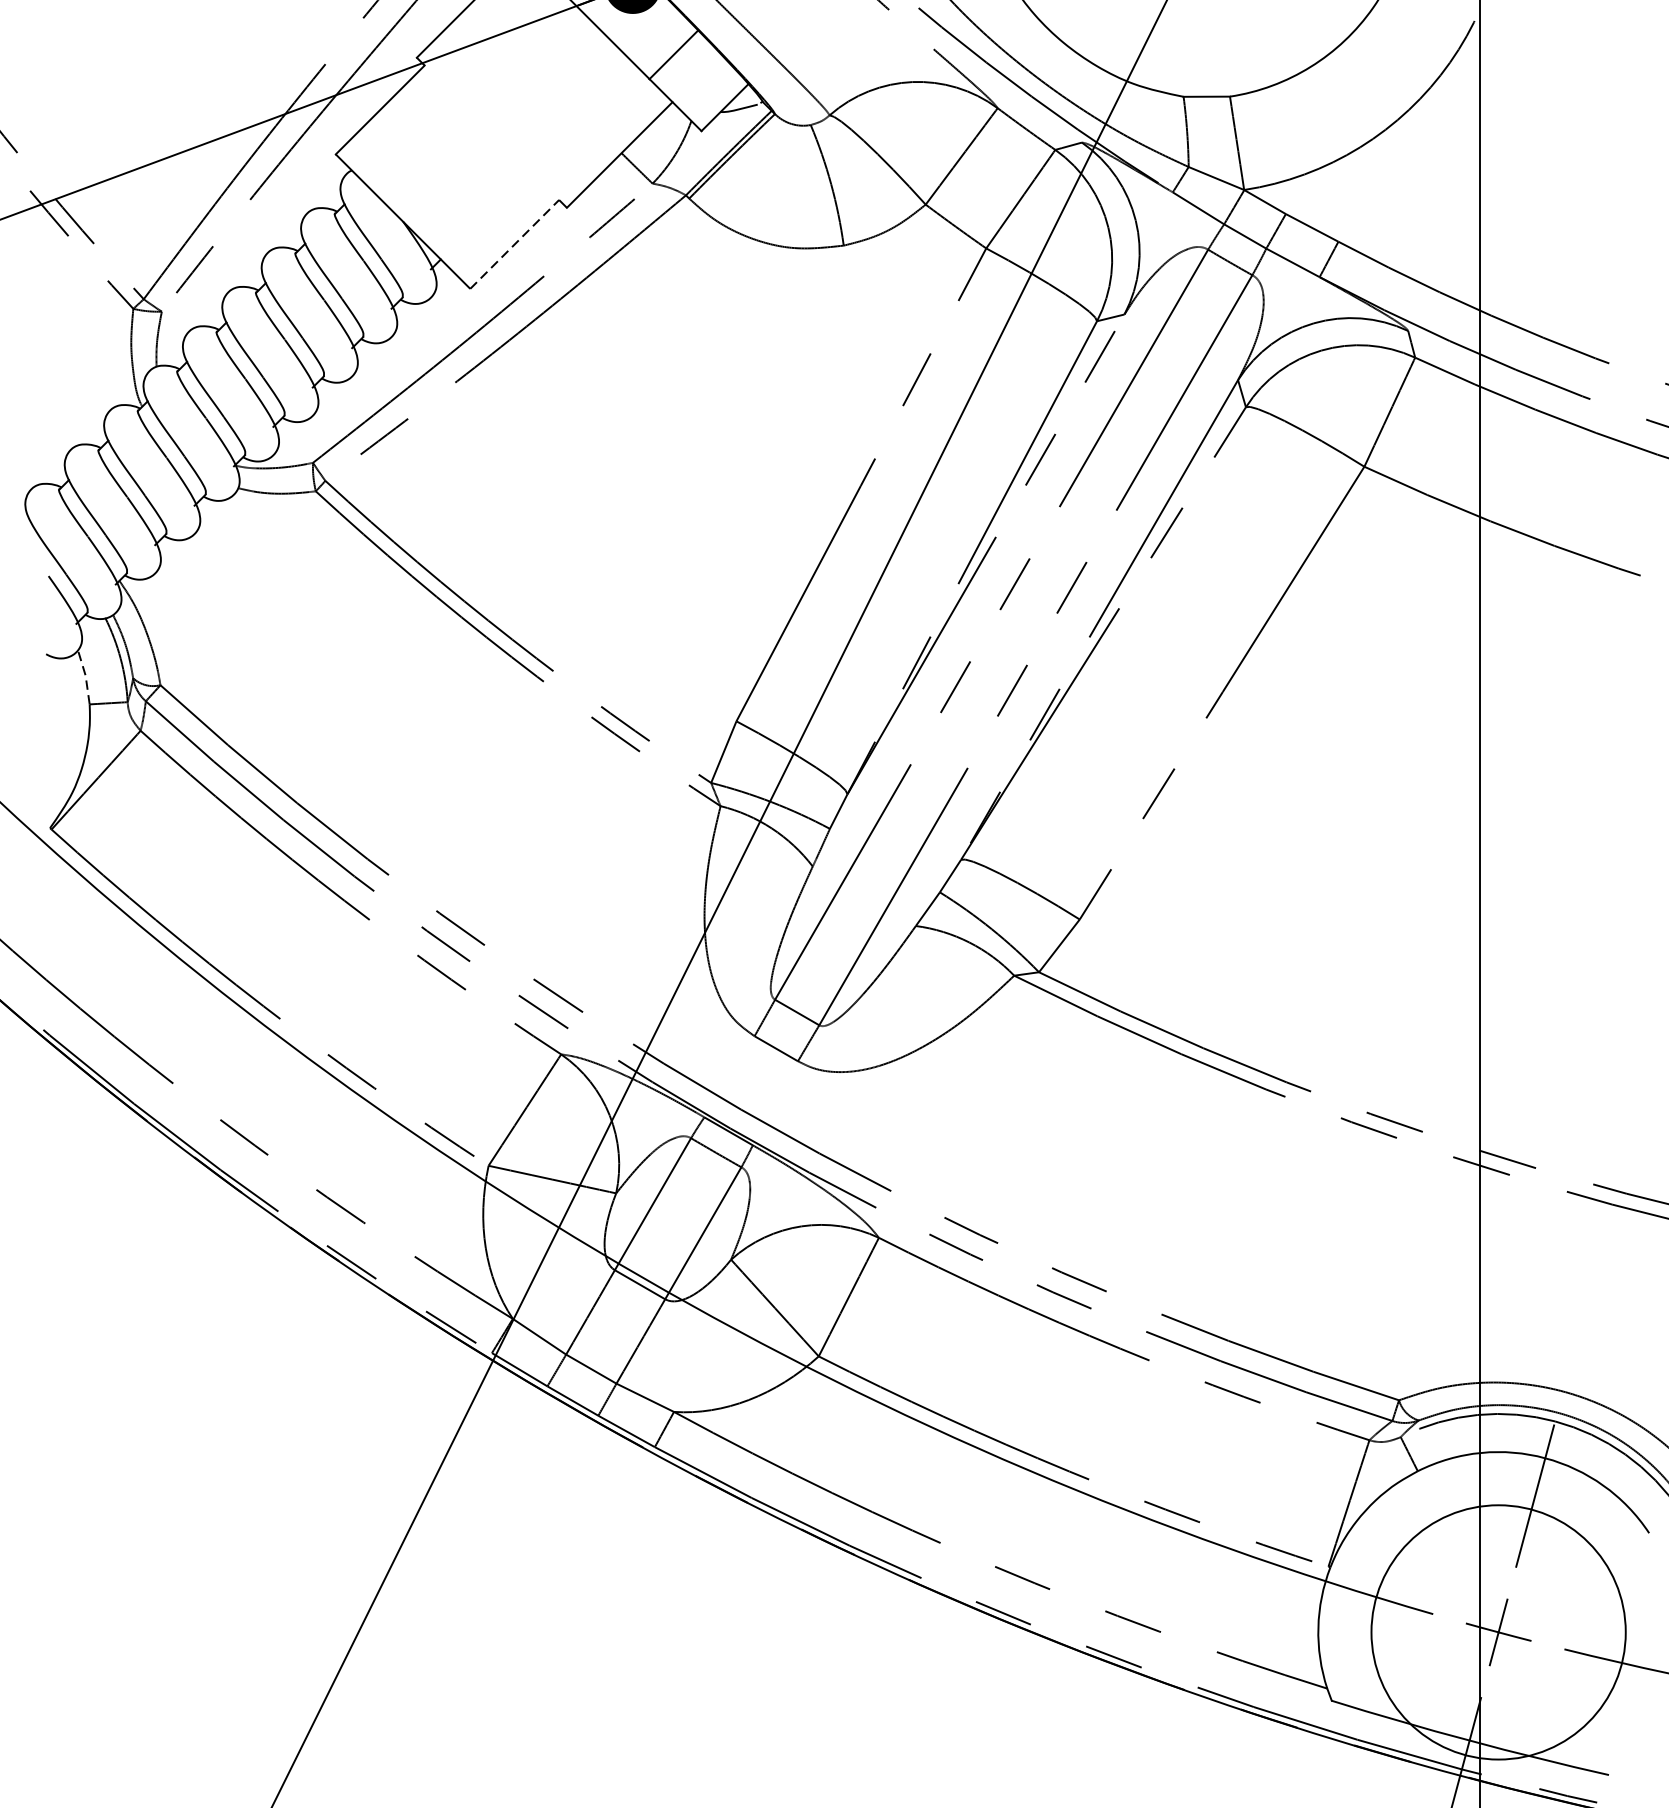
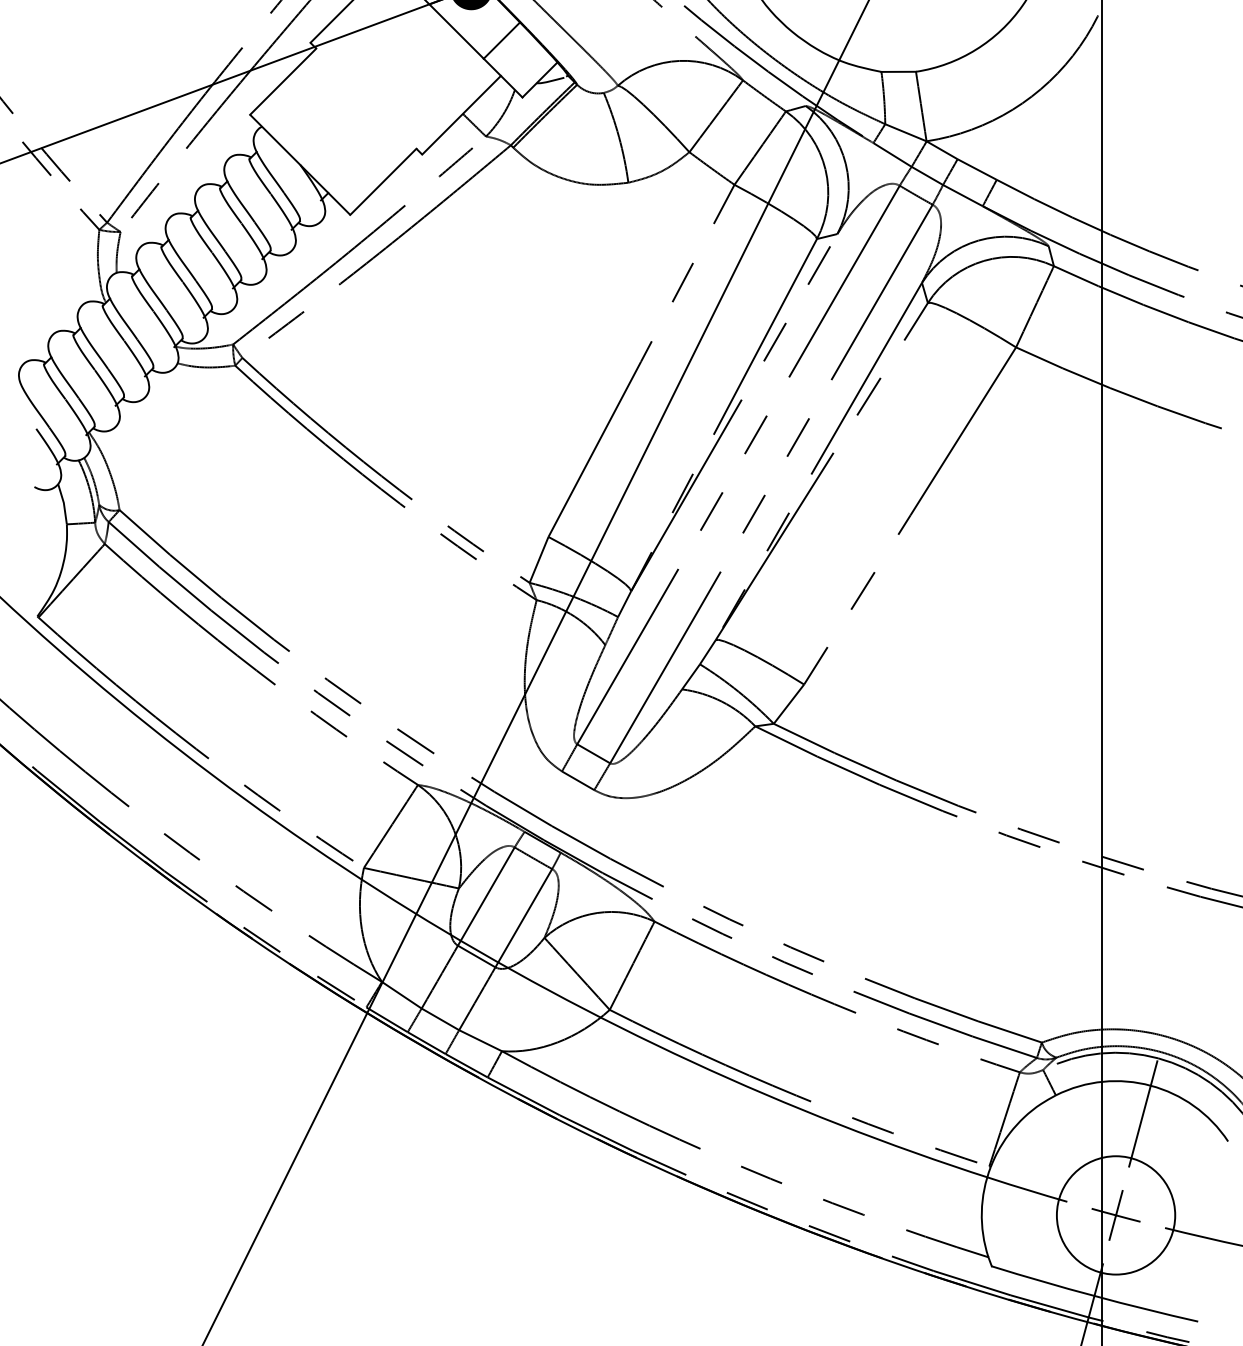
line: (514, 243) -> (383, 181), dashed -> solid
line: (85, 675) -> (63, 502), dashed -> solid
circle: (1497, 1632) -> (1115, 1215), size x0.62

